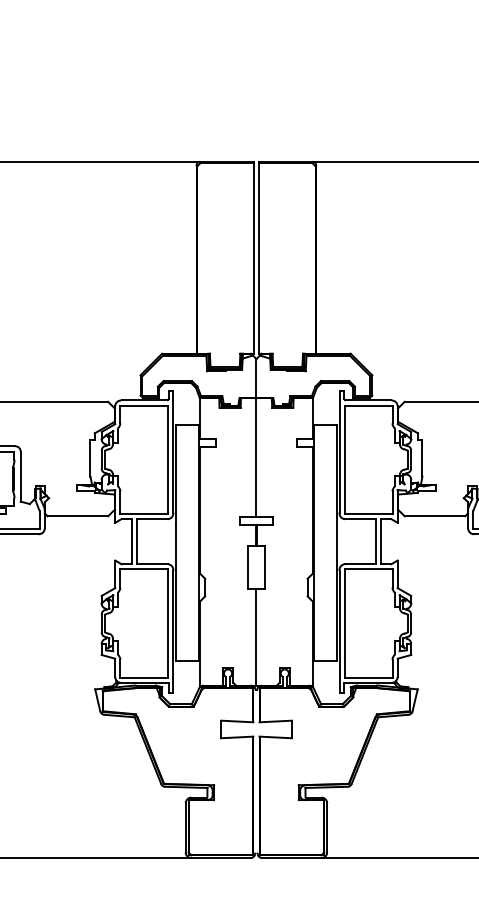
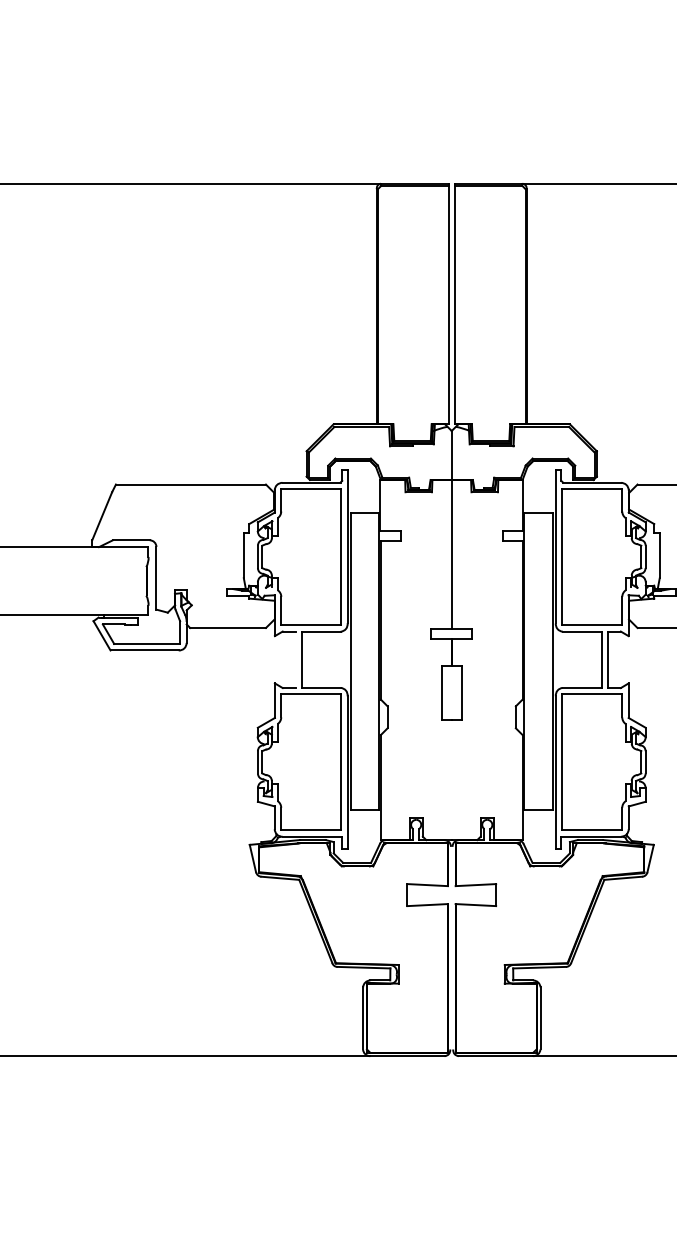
line: (131, 541) -> (295, 659), removed
line: (256, 637) -> (451, 779), removed

